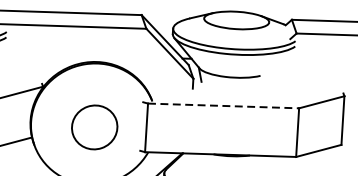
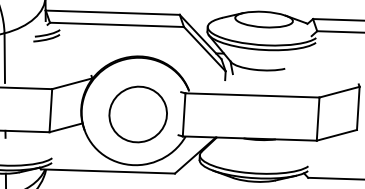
line: (223, 106) -> (252, 95), dashed -> solid
part: (93, 127) -> (137, 114), size x1.43

